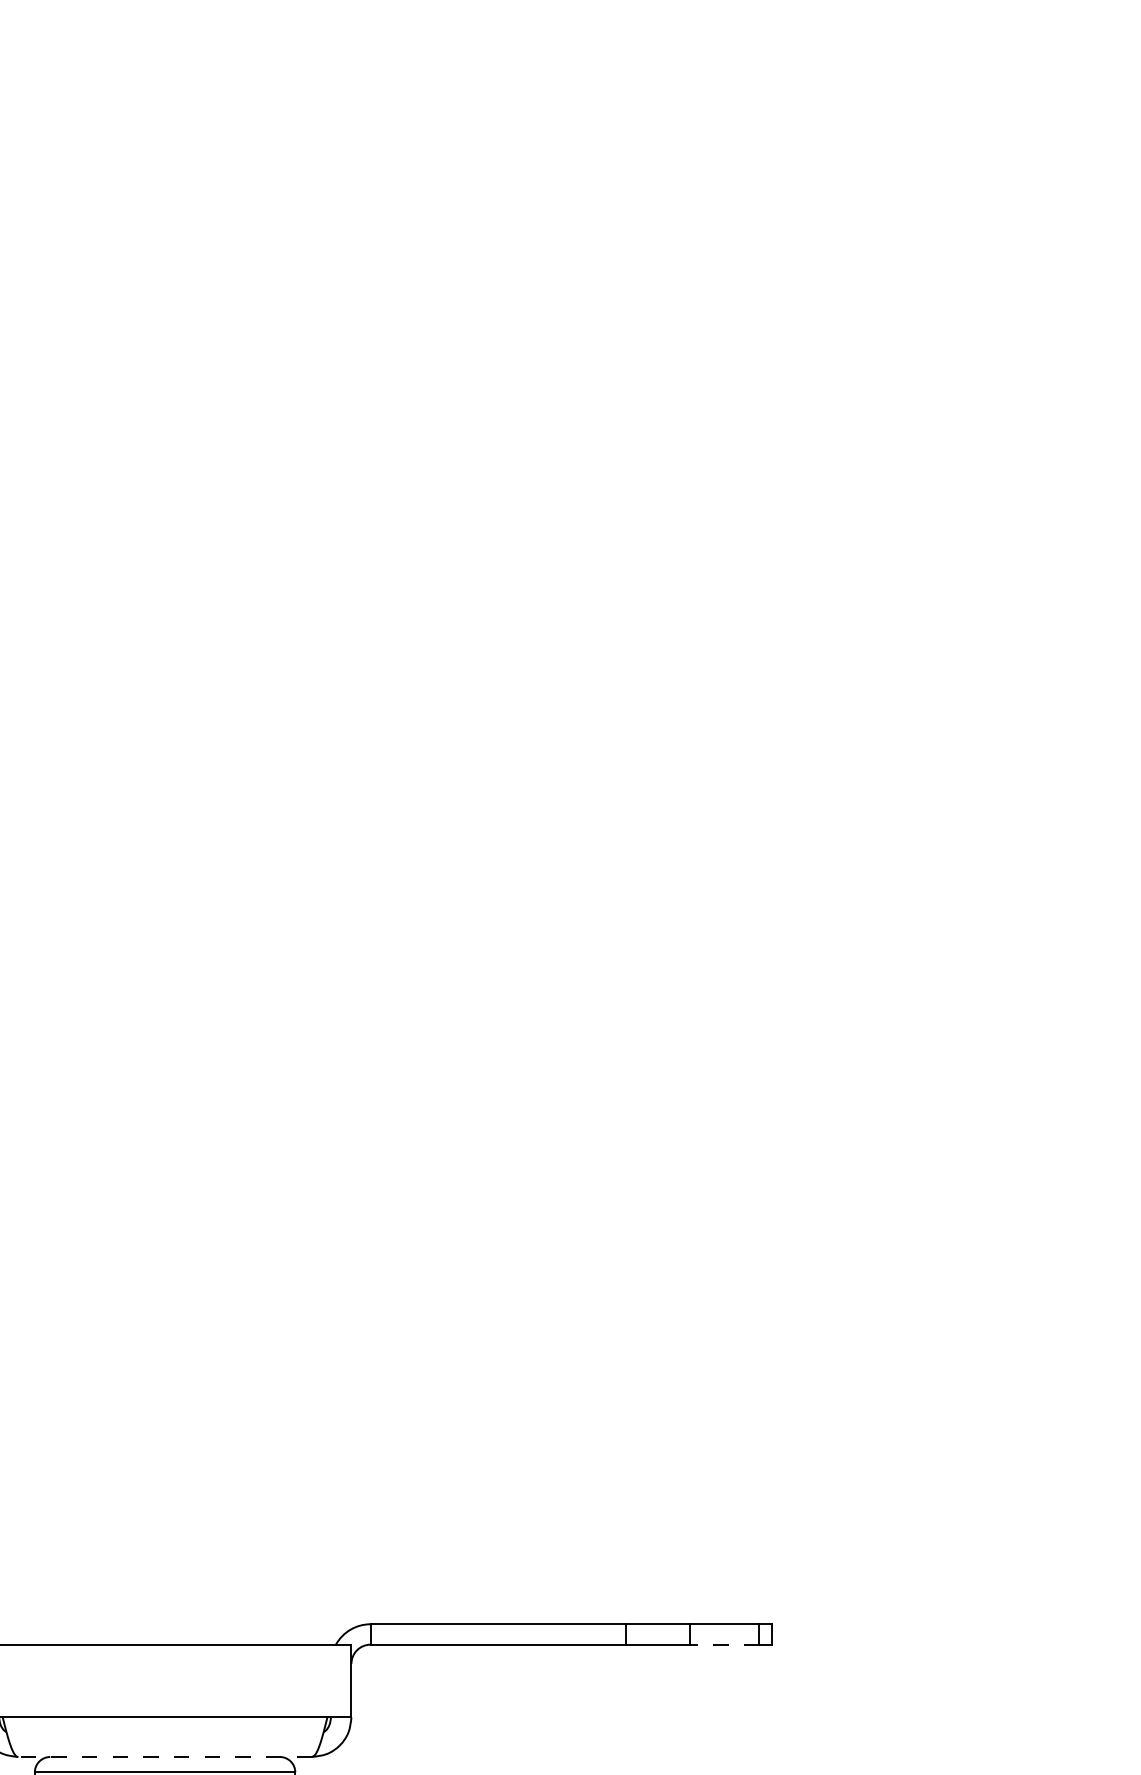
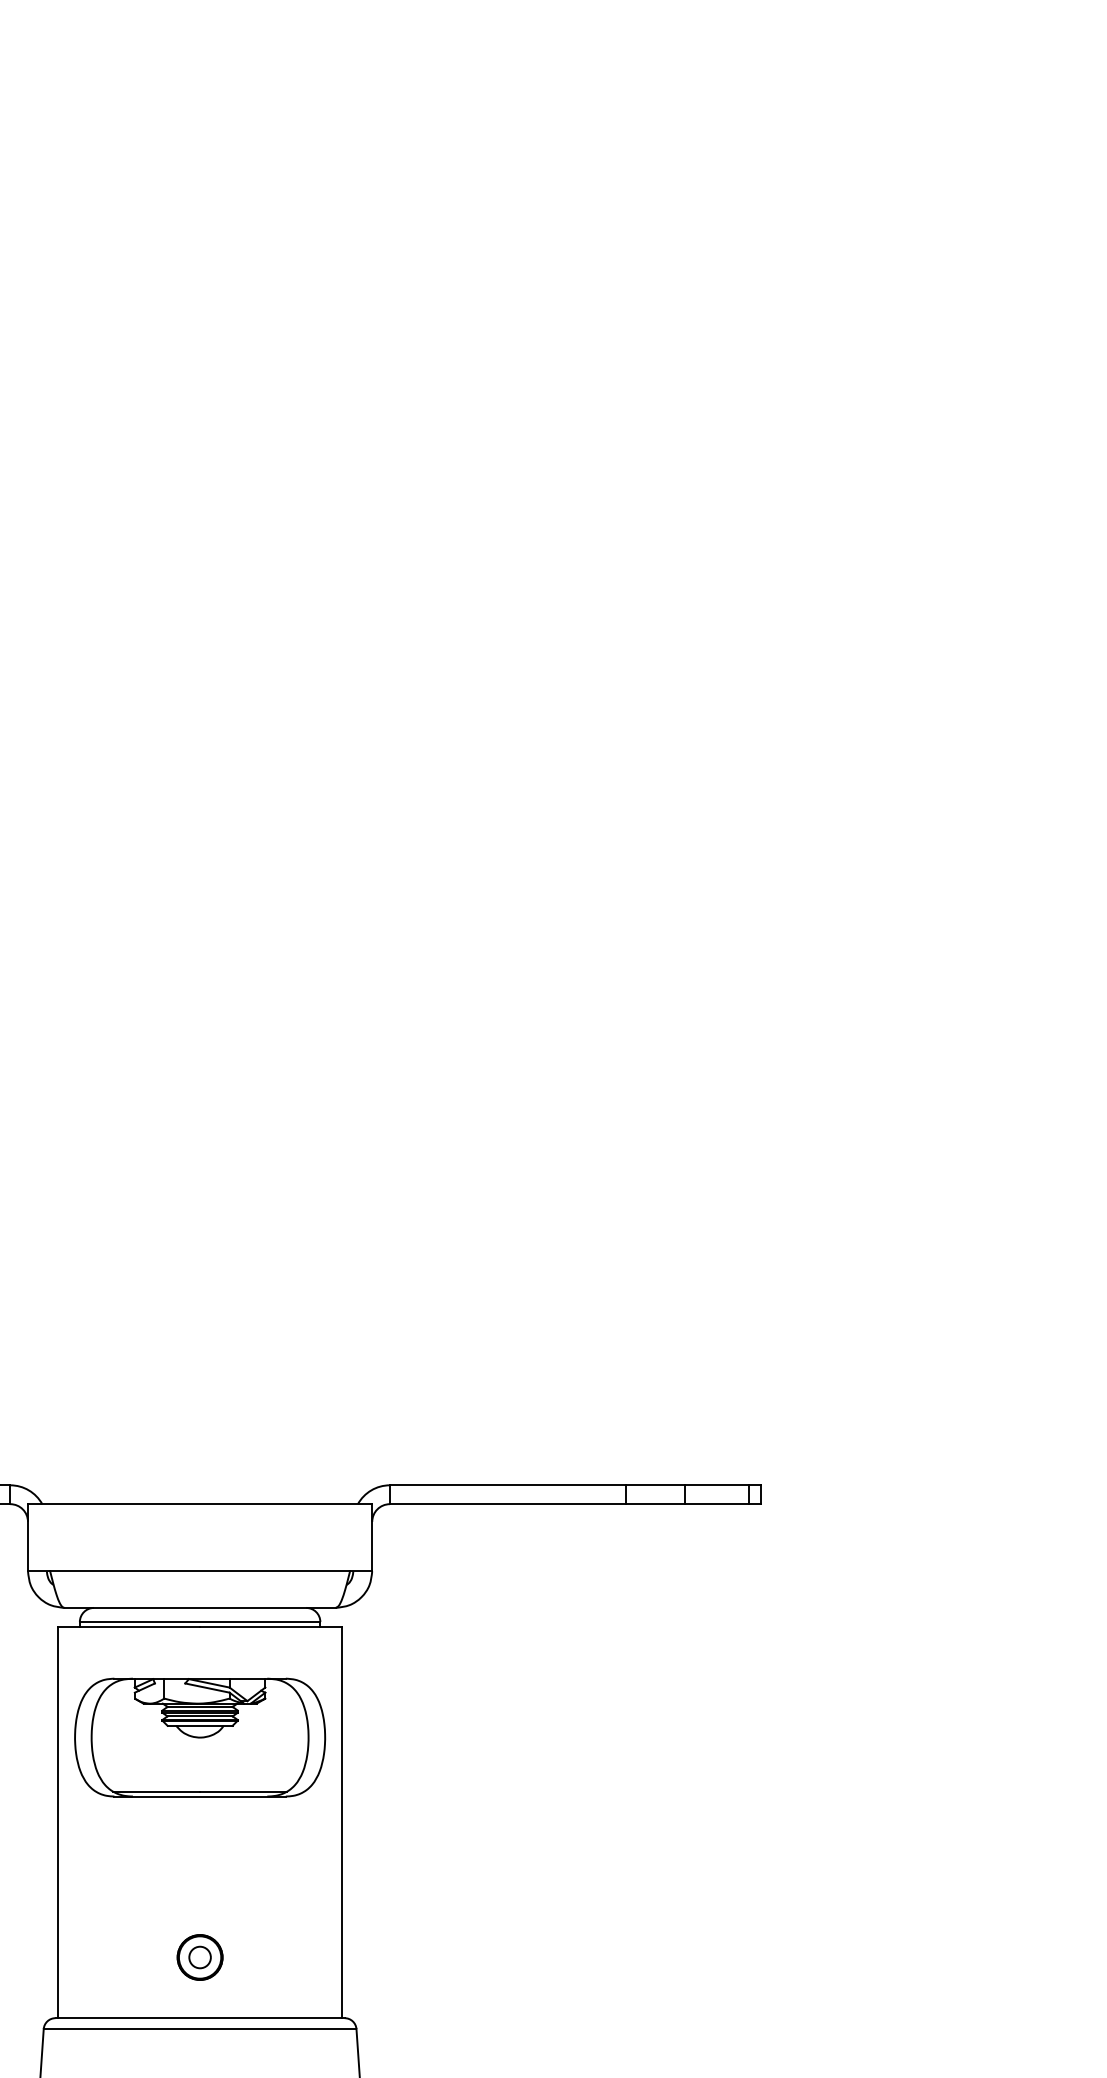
line: (725, 1645) -> (717, 1504), dashed -> solid
line: (165, 1756) -> (200, 1607), dashed -> solid

